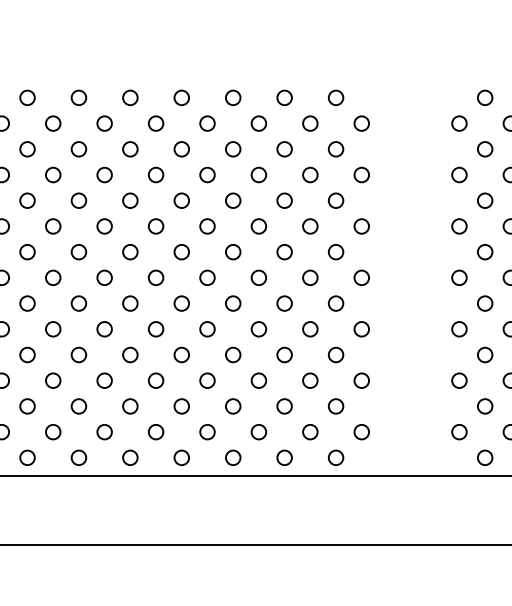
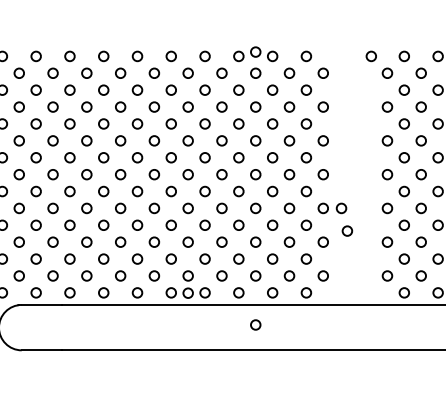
circle: (258, 90) -> (255, 51), added
circle: (433, 98) -> (370, 56), added
circle: (389, 329) -> (341, 208), added
circle: (398, 362) -> (347, 230), added
circle: (155, 457) -> (187, 292), added
circle: (258, 505) -> (255, 324), added

